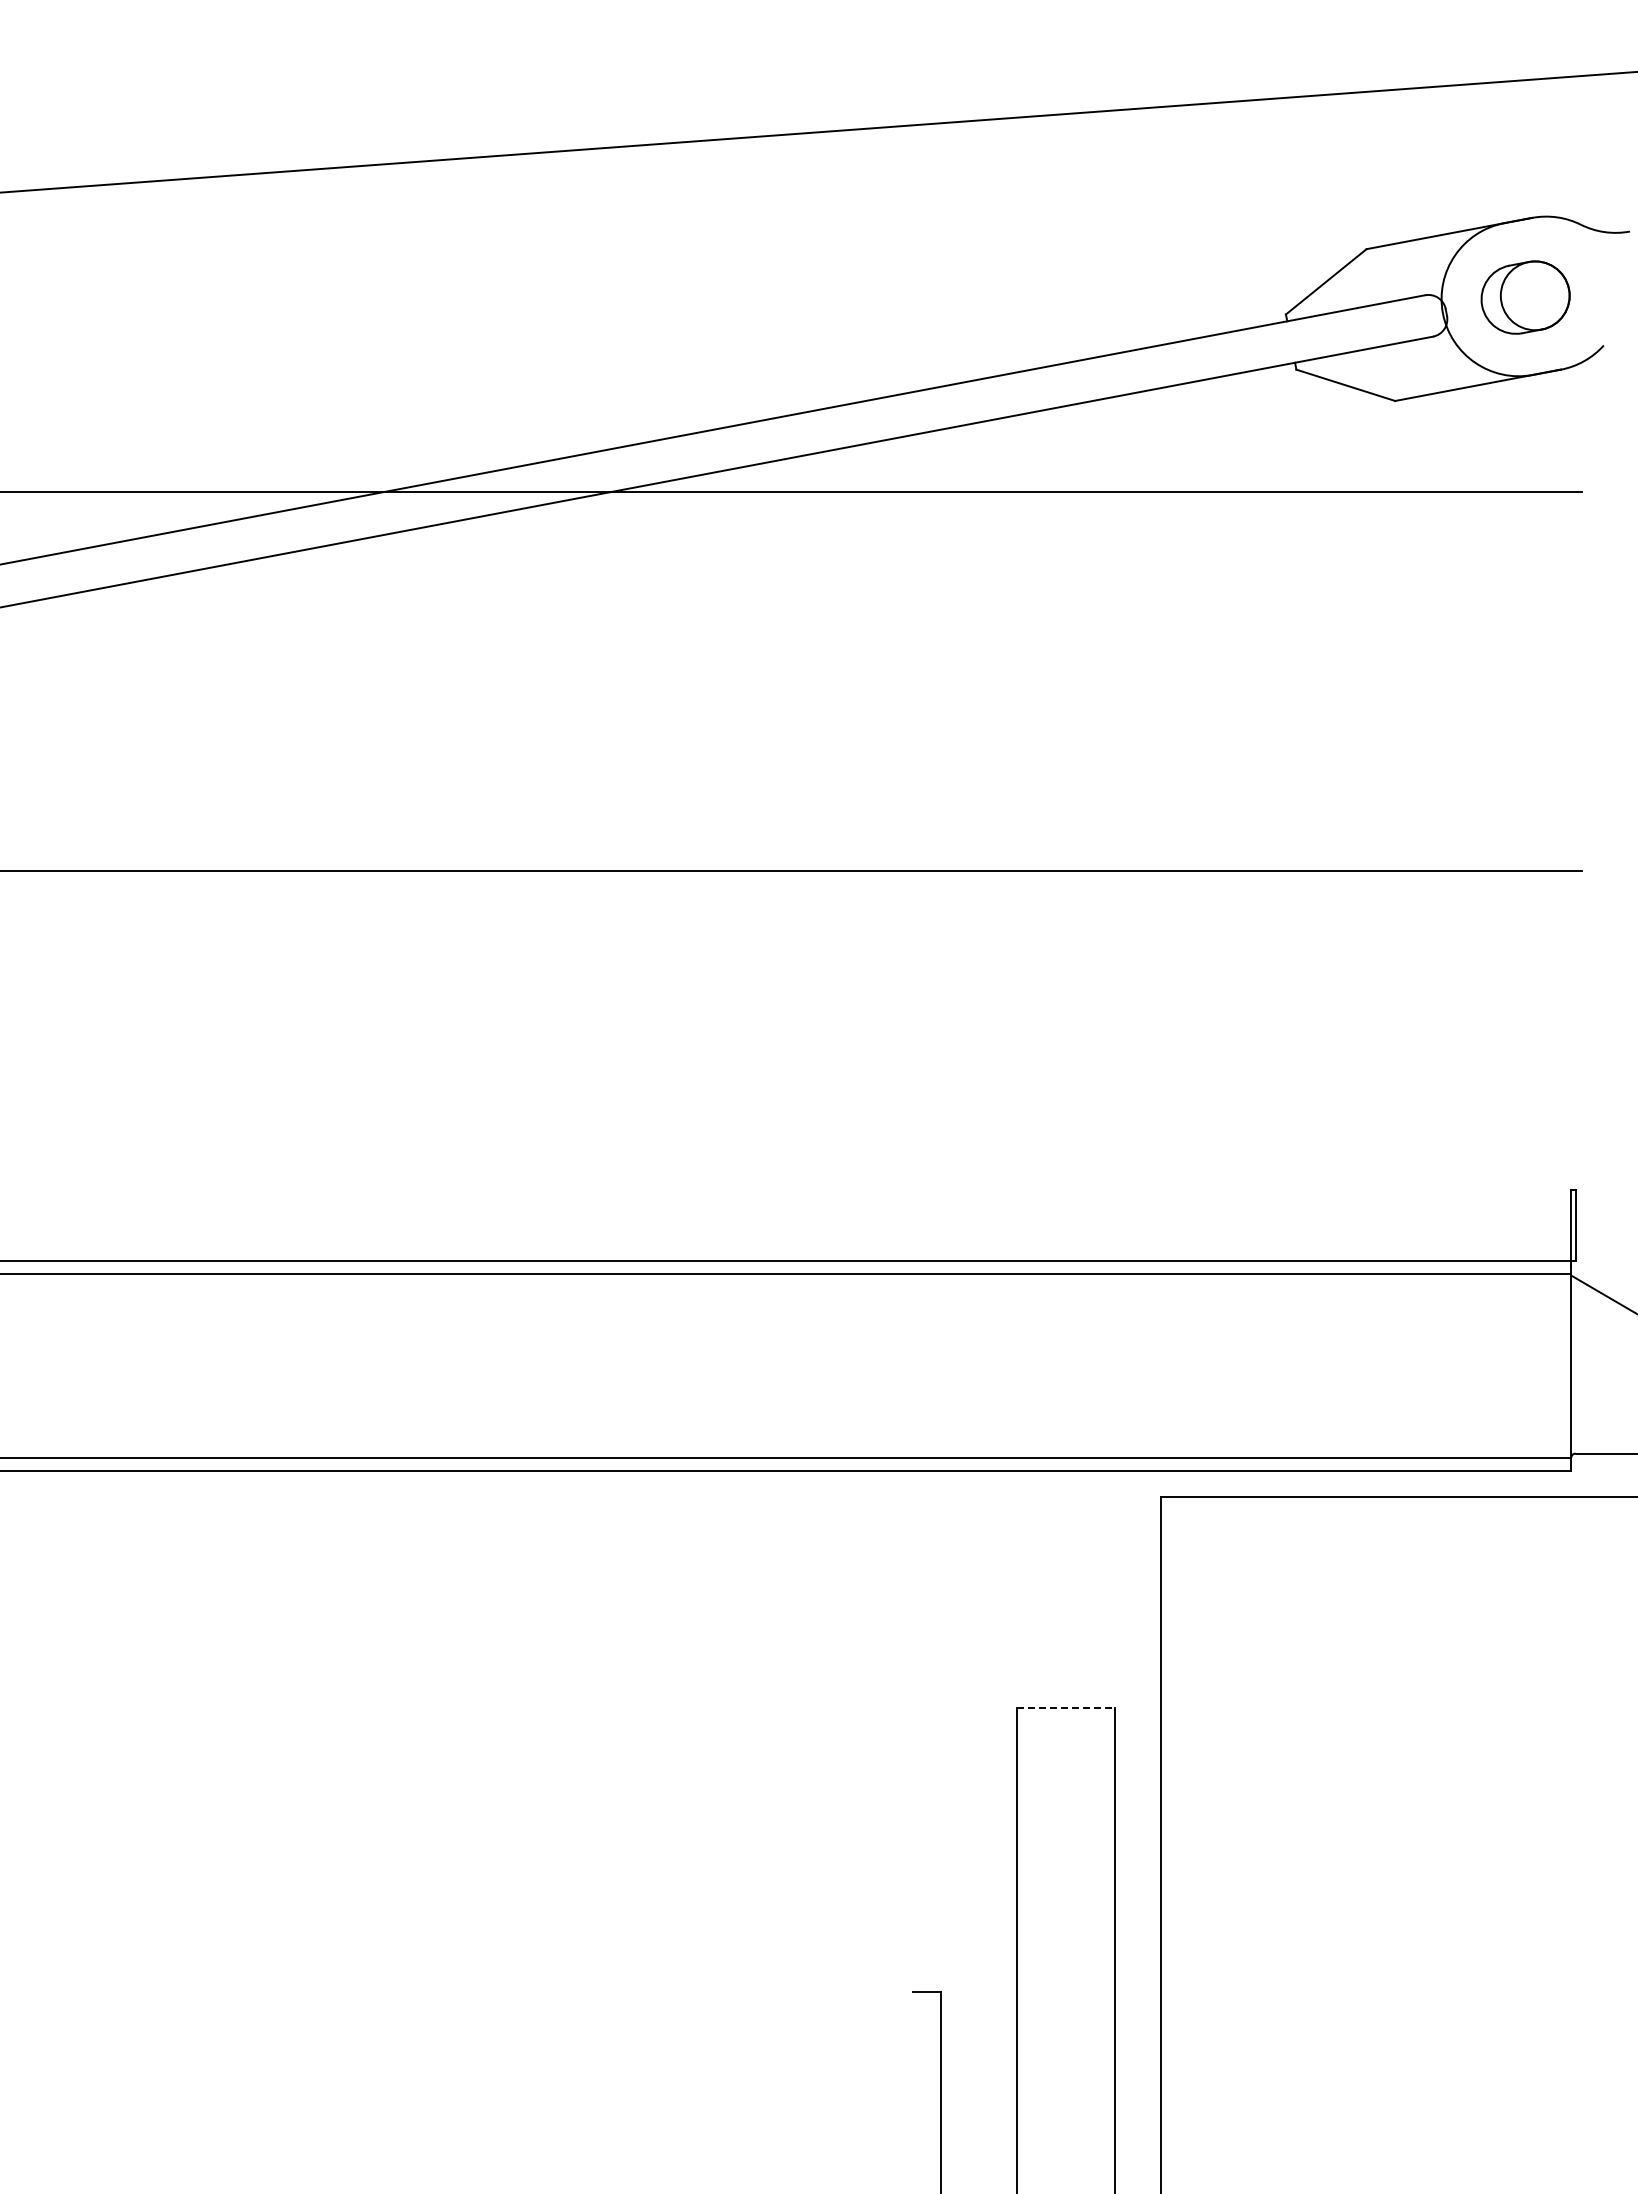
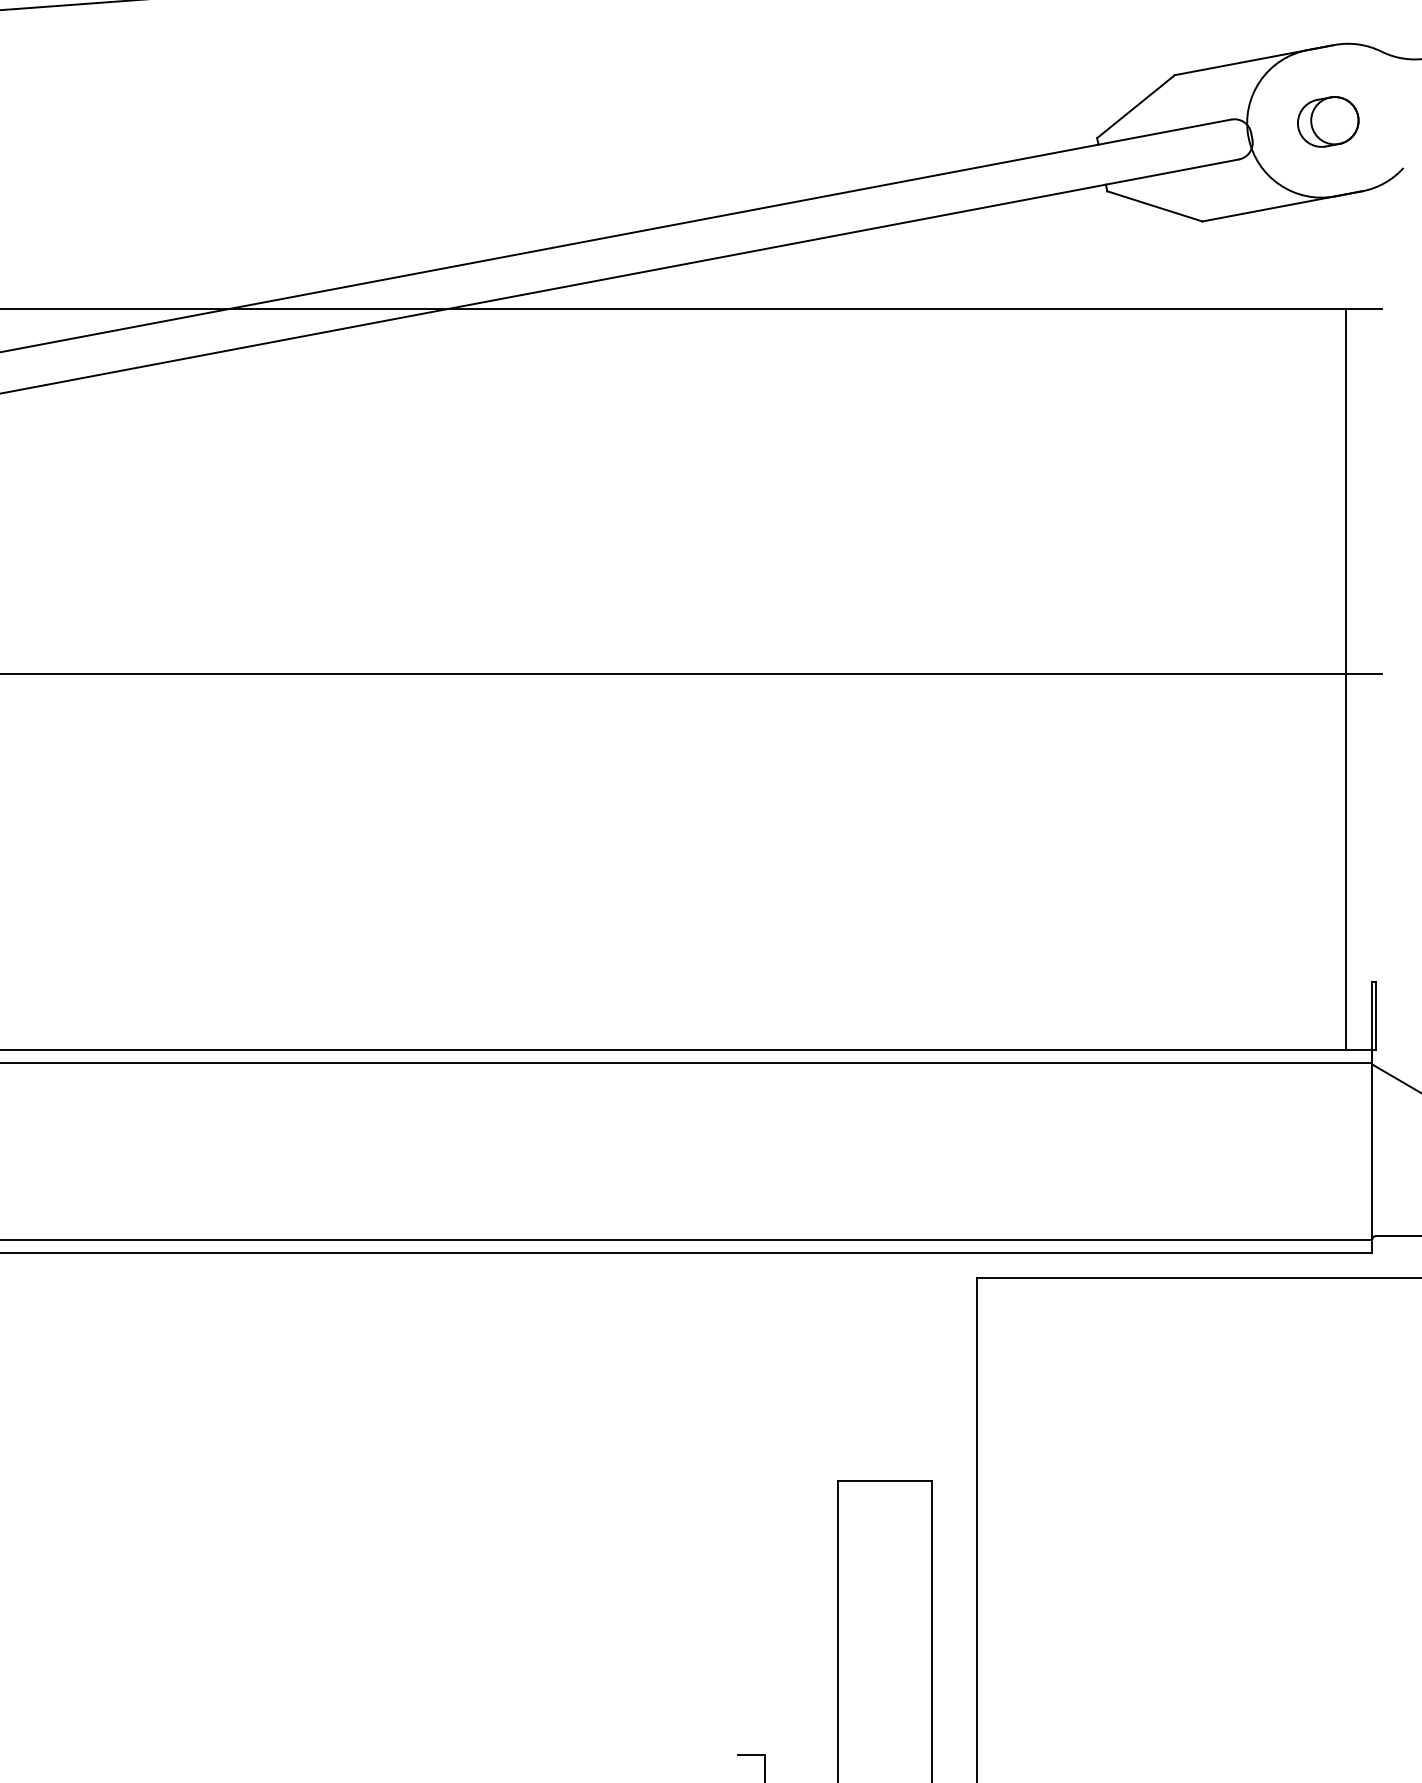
part: (1525, 297) -> (1328, 121), size x0.71
line: (1544, 875) -> (1346, 678), added
line: (1066, 1707) -> (885, 1480), dashed -> solid

